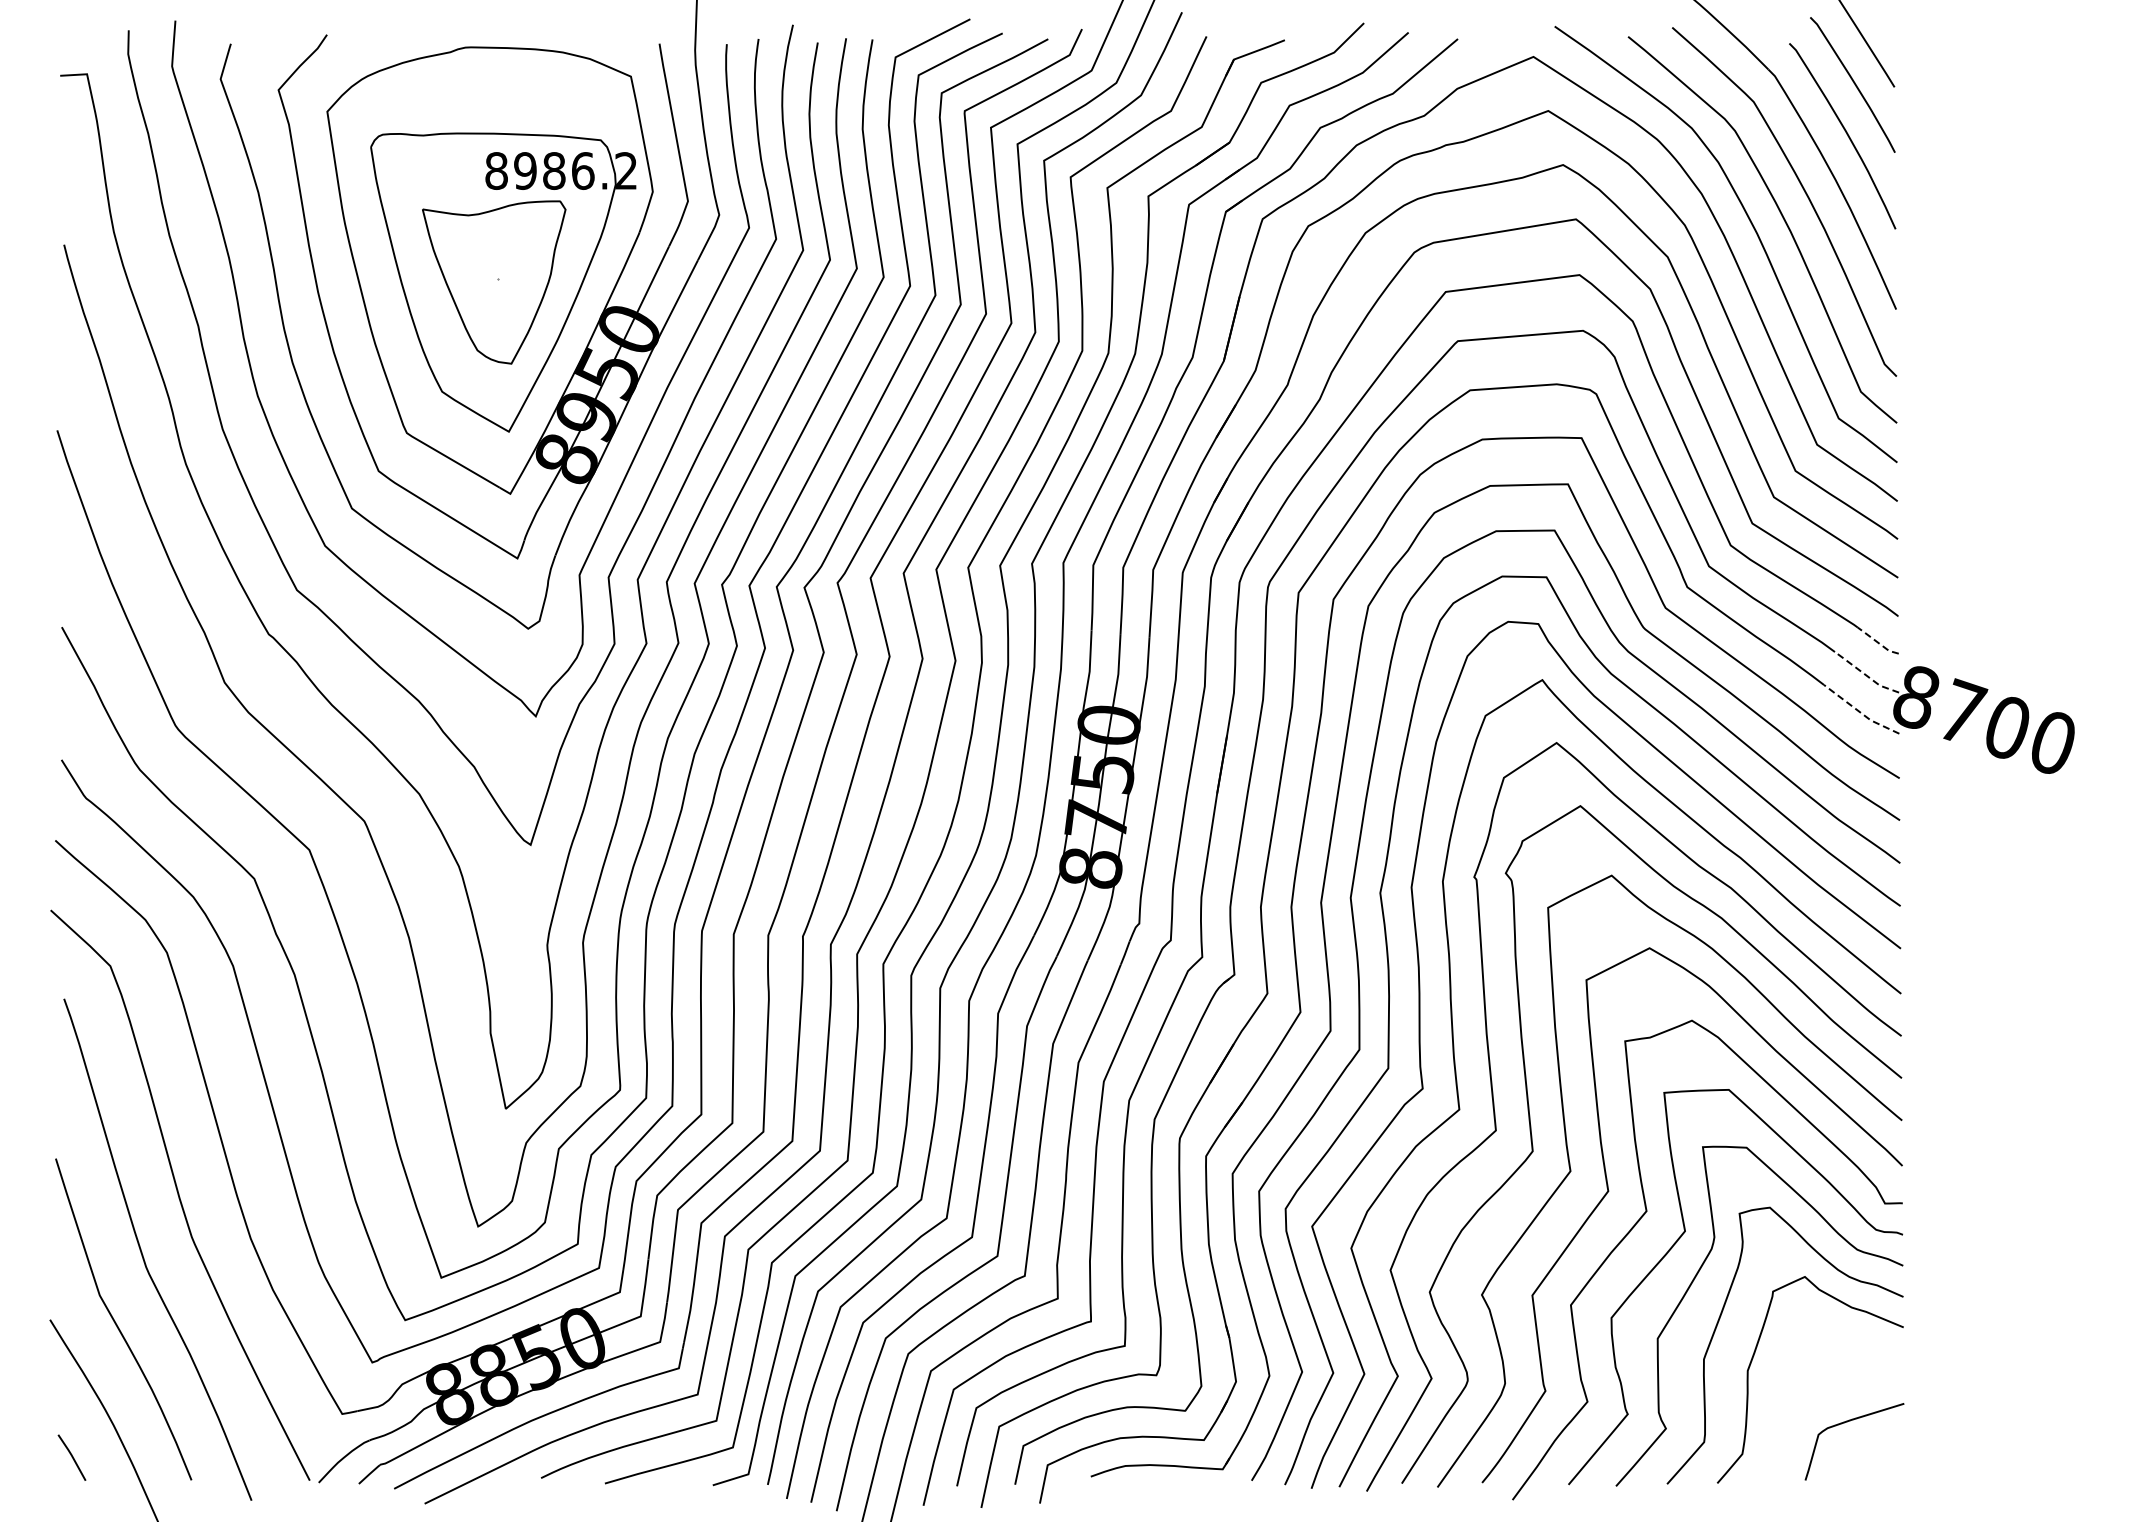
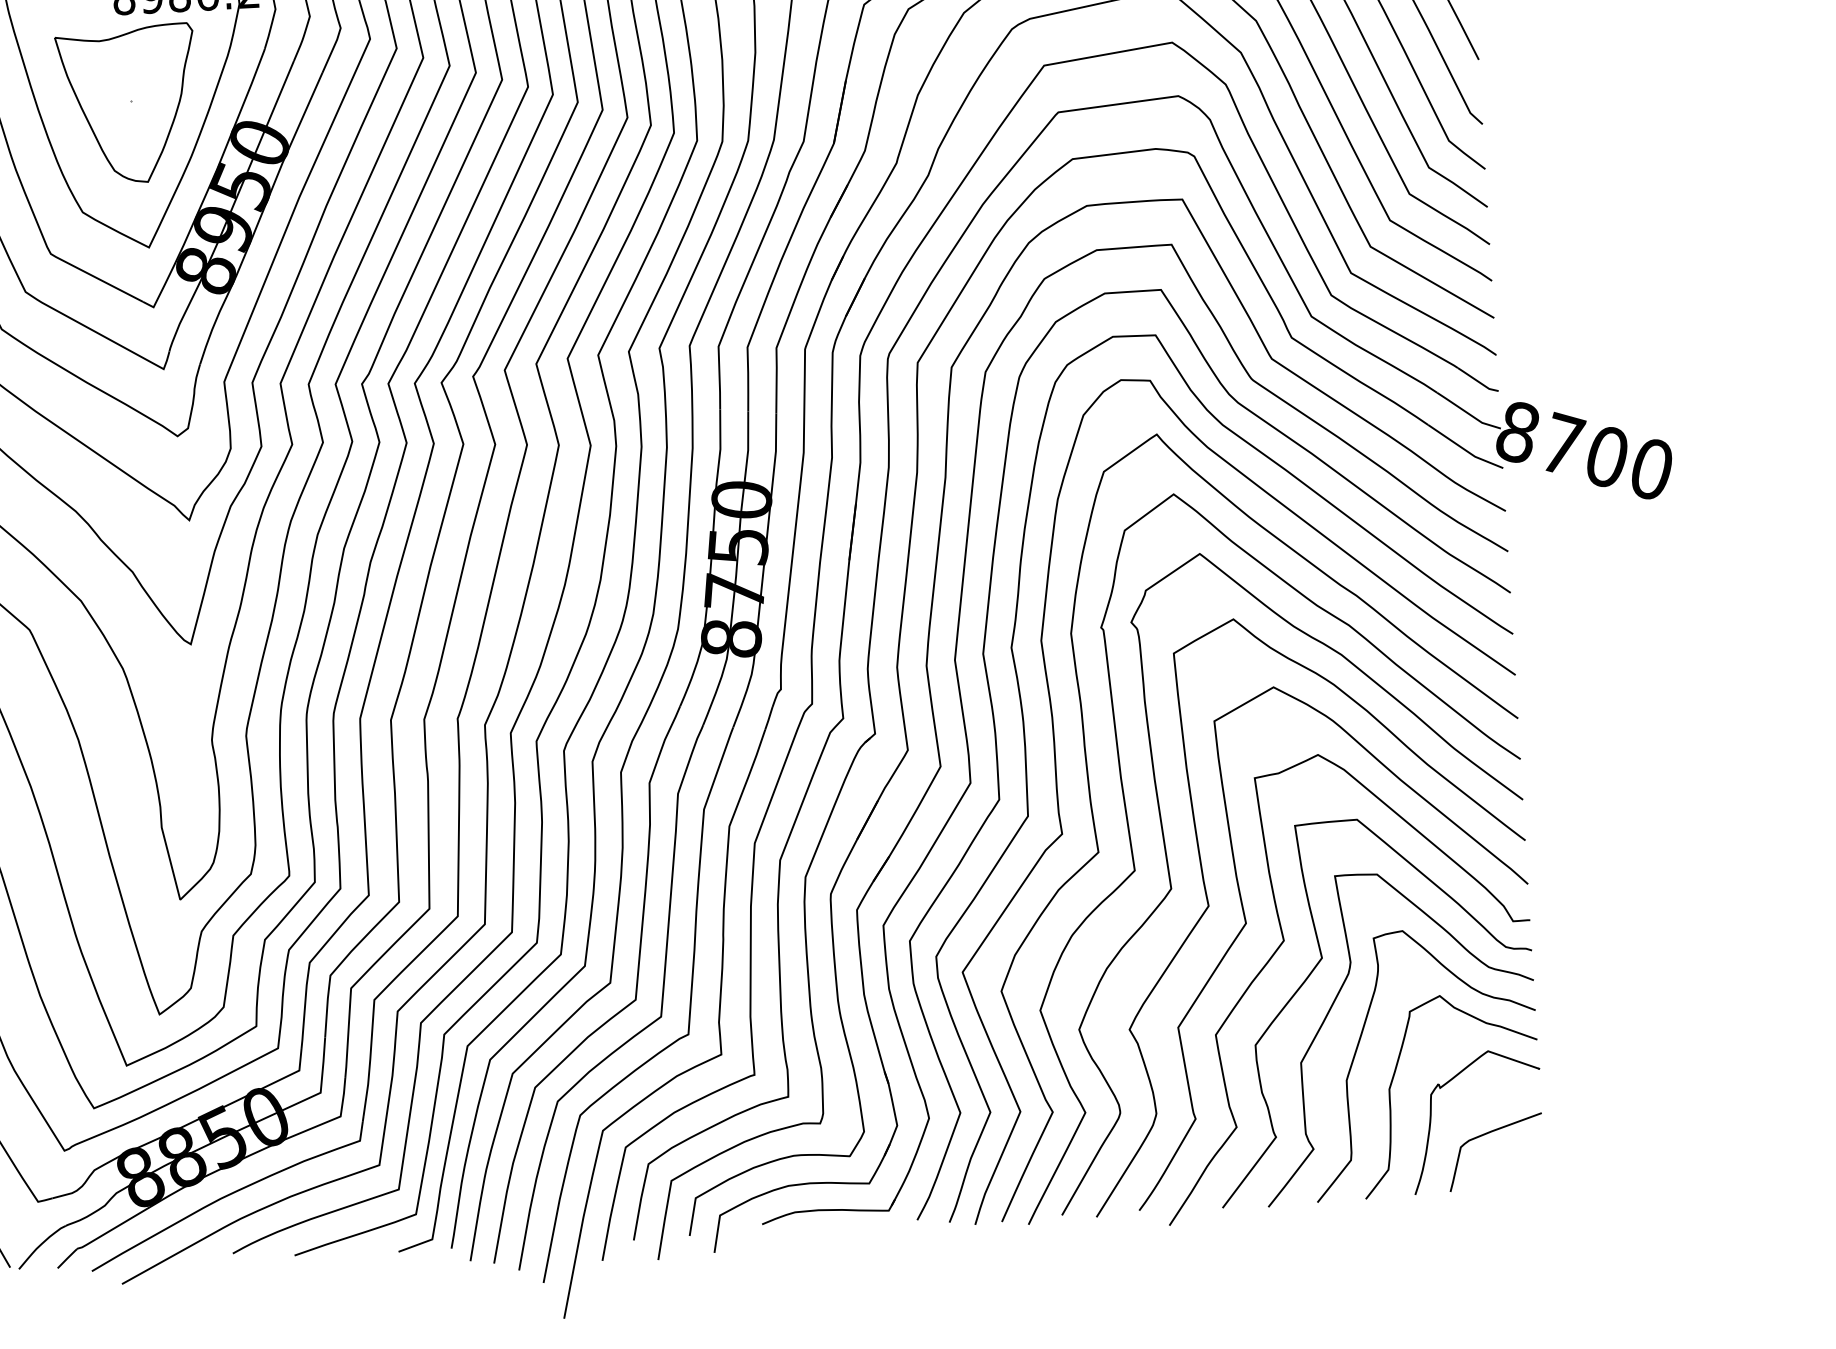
line: (1877, 642) -> (1477, 381), dashed -> solid
line: (1865, 674) -> (1467, 412), dashed -> solid
line: (1860, 712) -> (1464, 449), dashed -> solid
part: (1790, 1399) -> (1432, 1114), added

